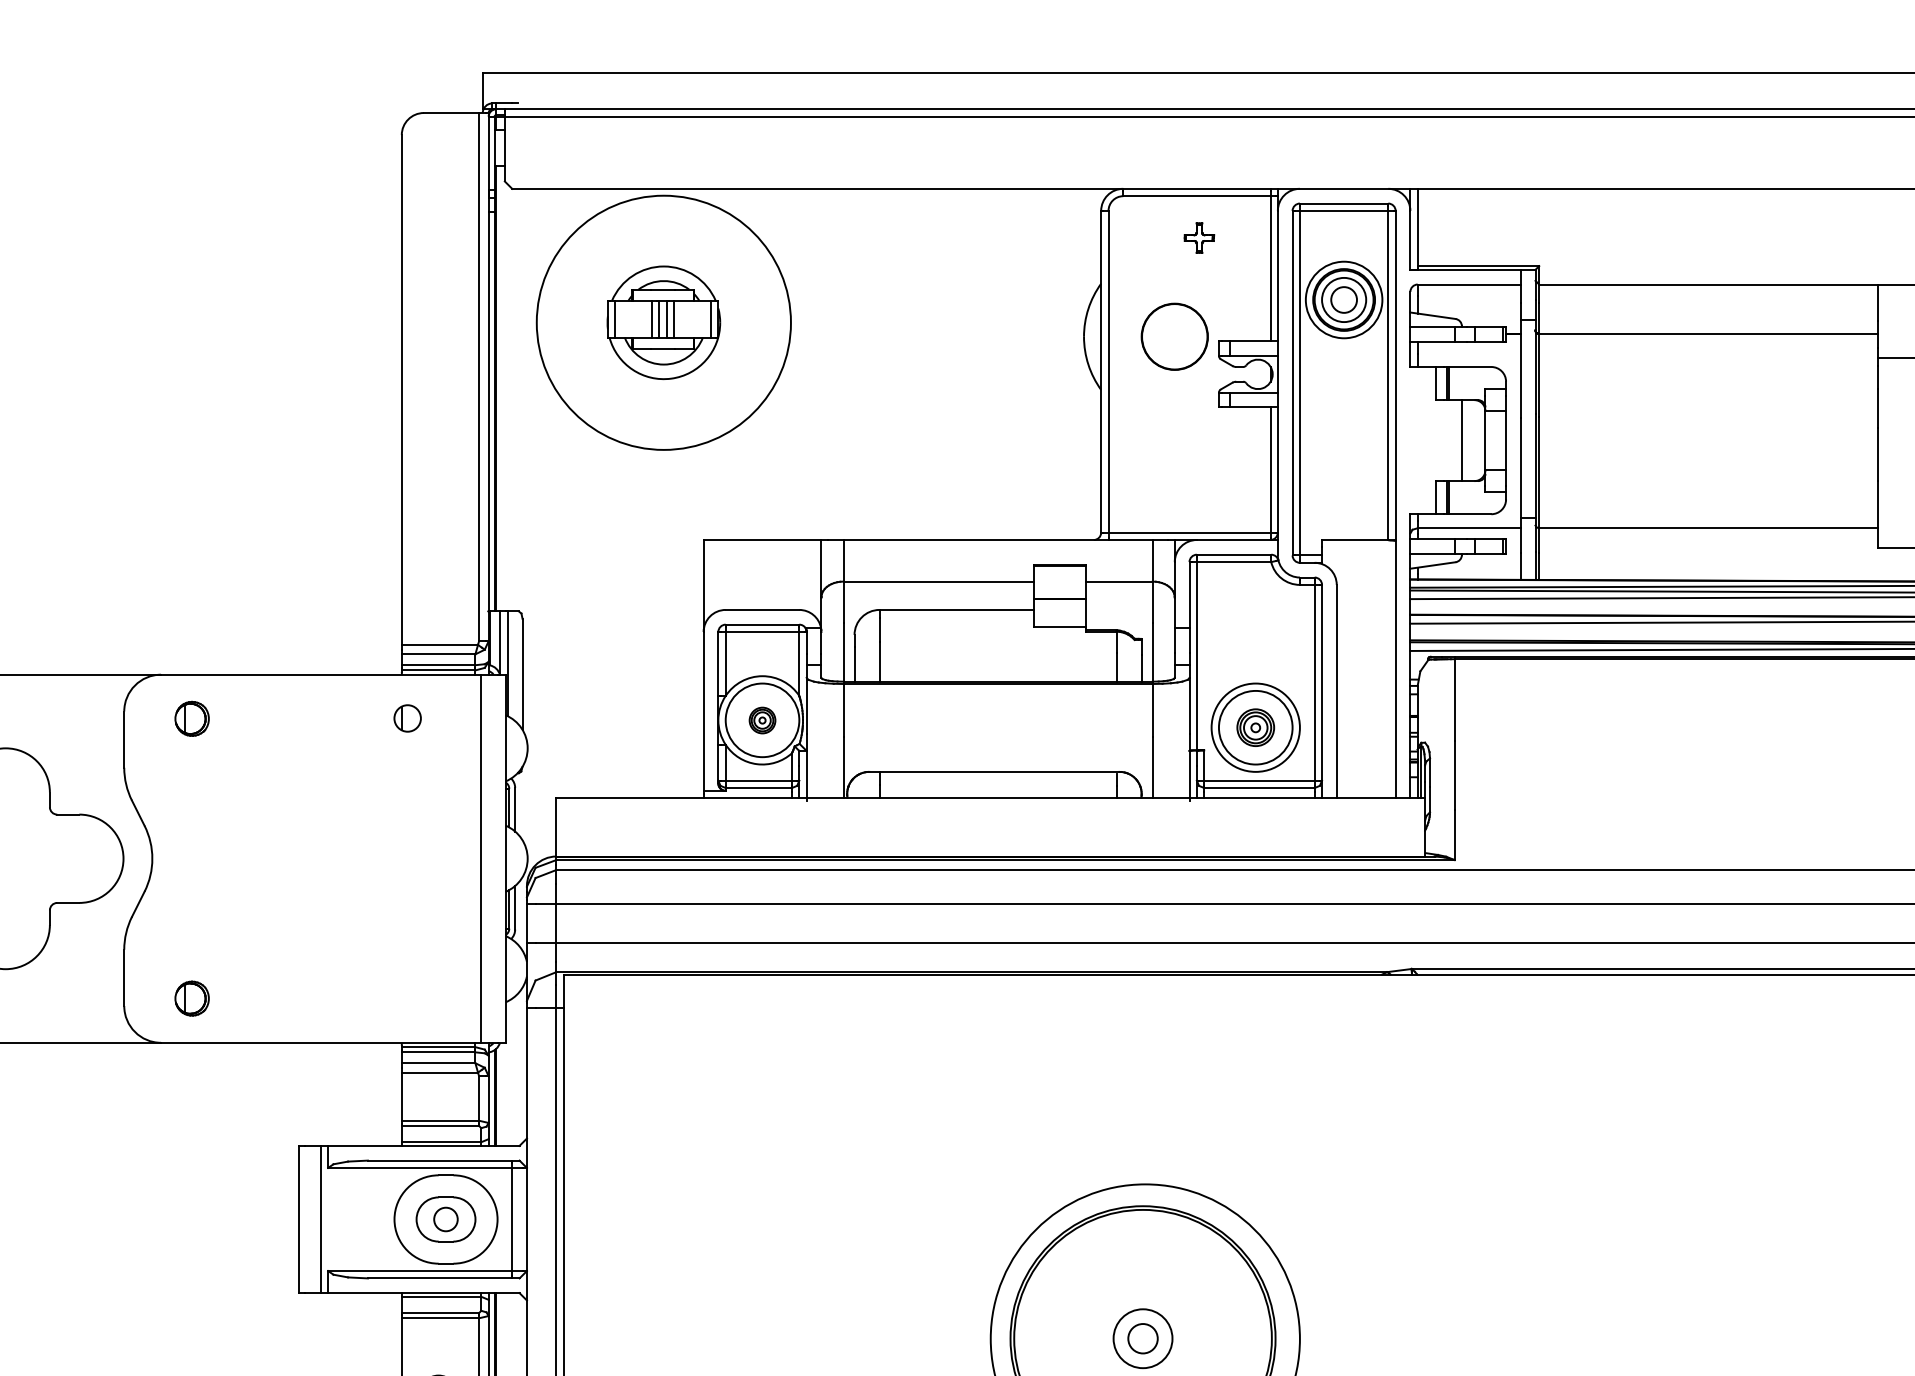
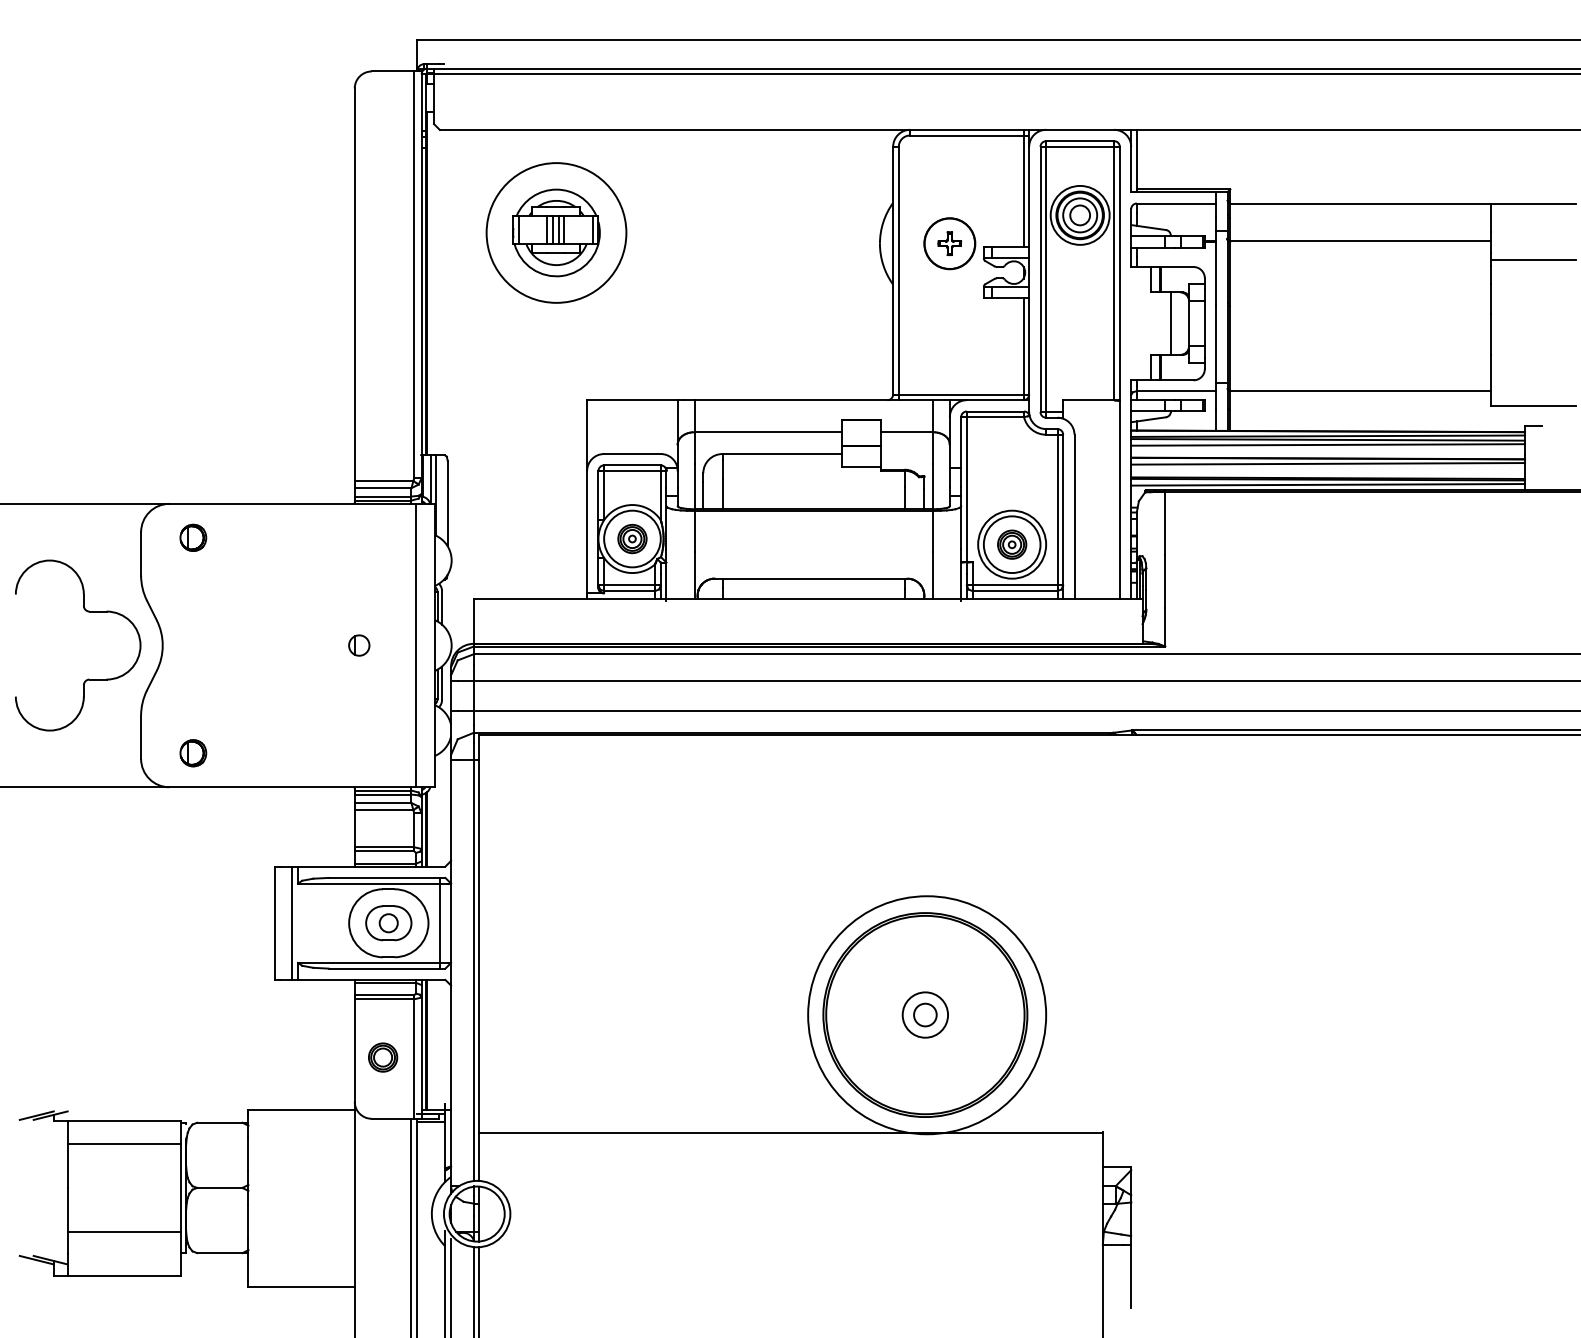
part: (1199, 237) -> (949, 243), moved
circle: (663, 322) -> (556, 232), size x0.71
part: (407, 718) -> (359, 645), moved
part: (762, 720) -> (632, 539), size x1.43

